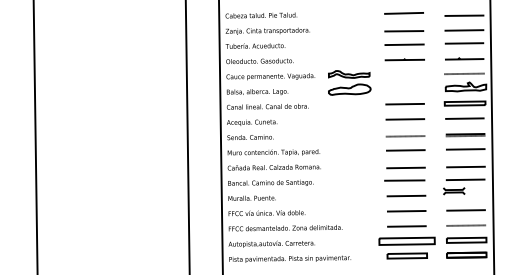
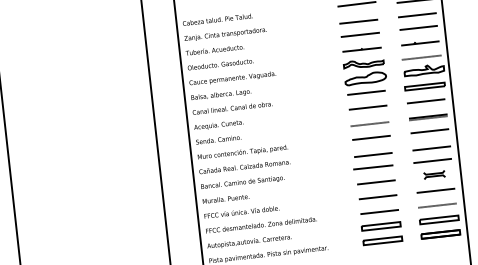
part: (349, 82) -> (364, 71), moved
part: (454, 191) -> (434, 175), moved
part: (406, 240) -> (380, 225), size x0.71

